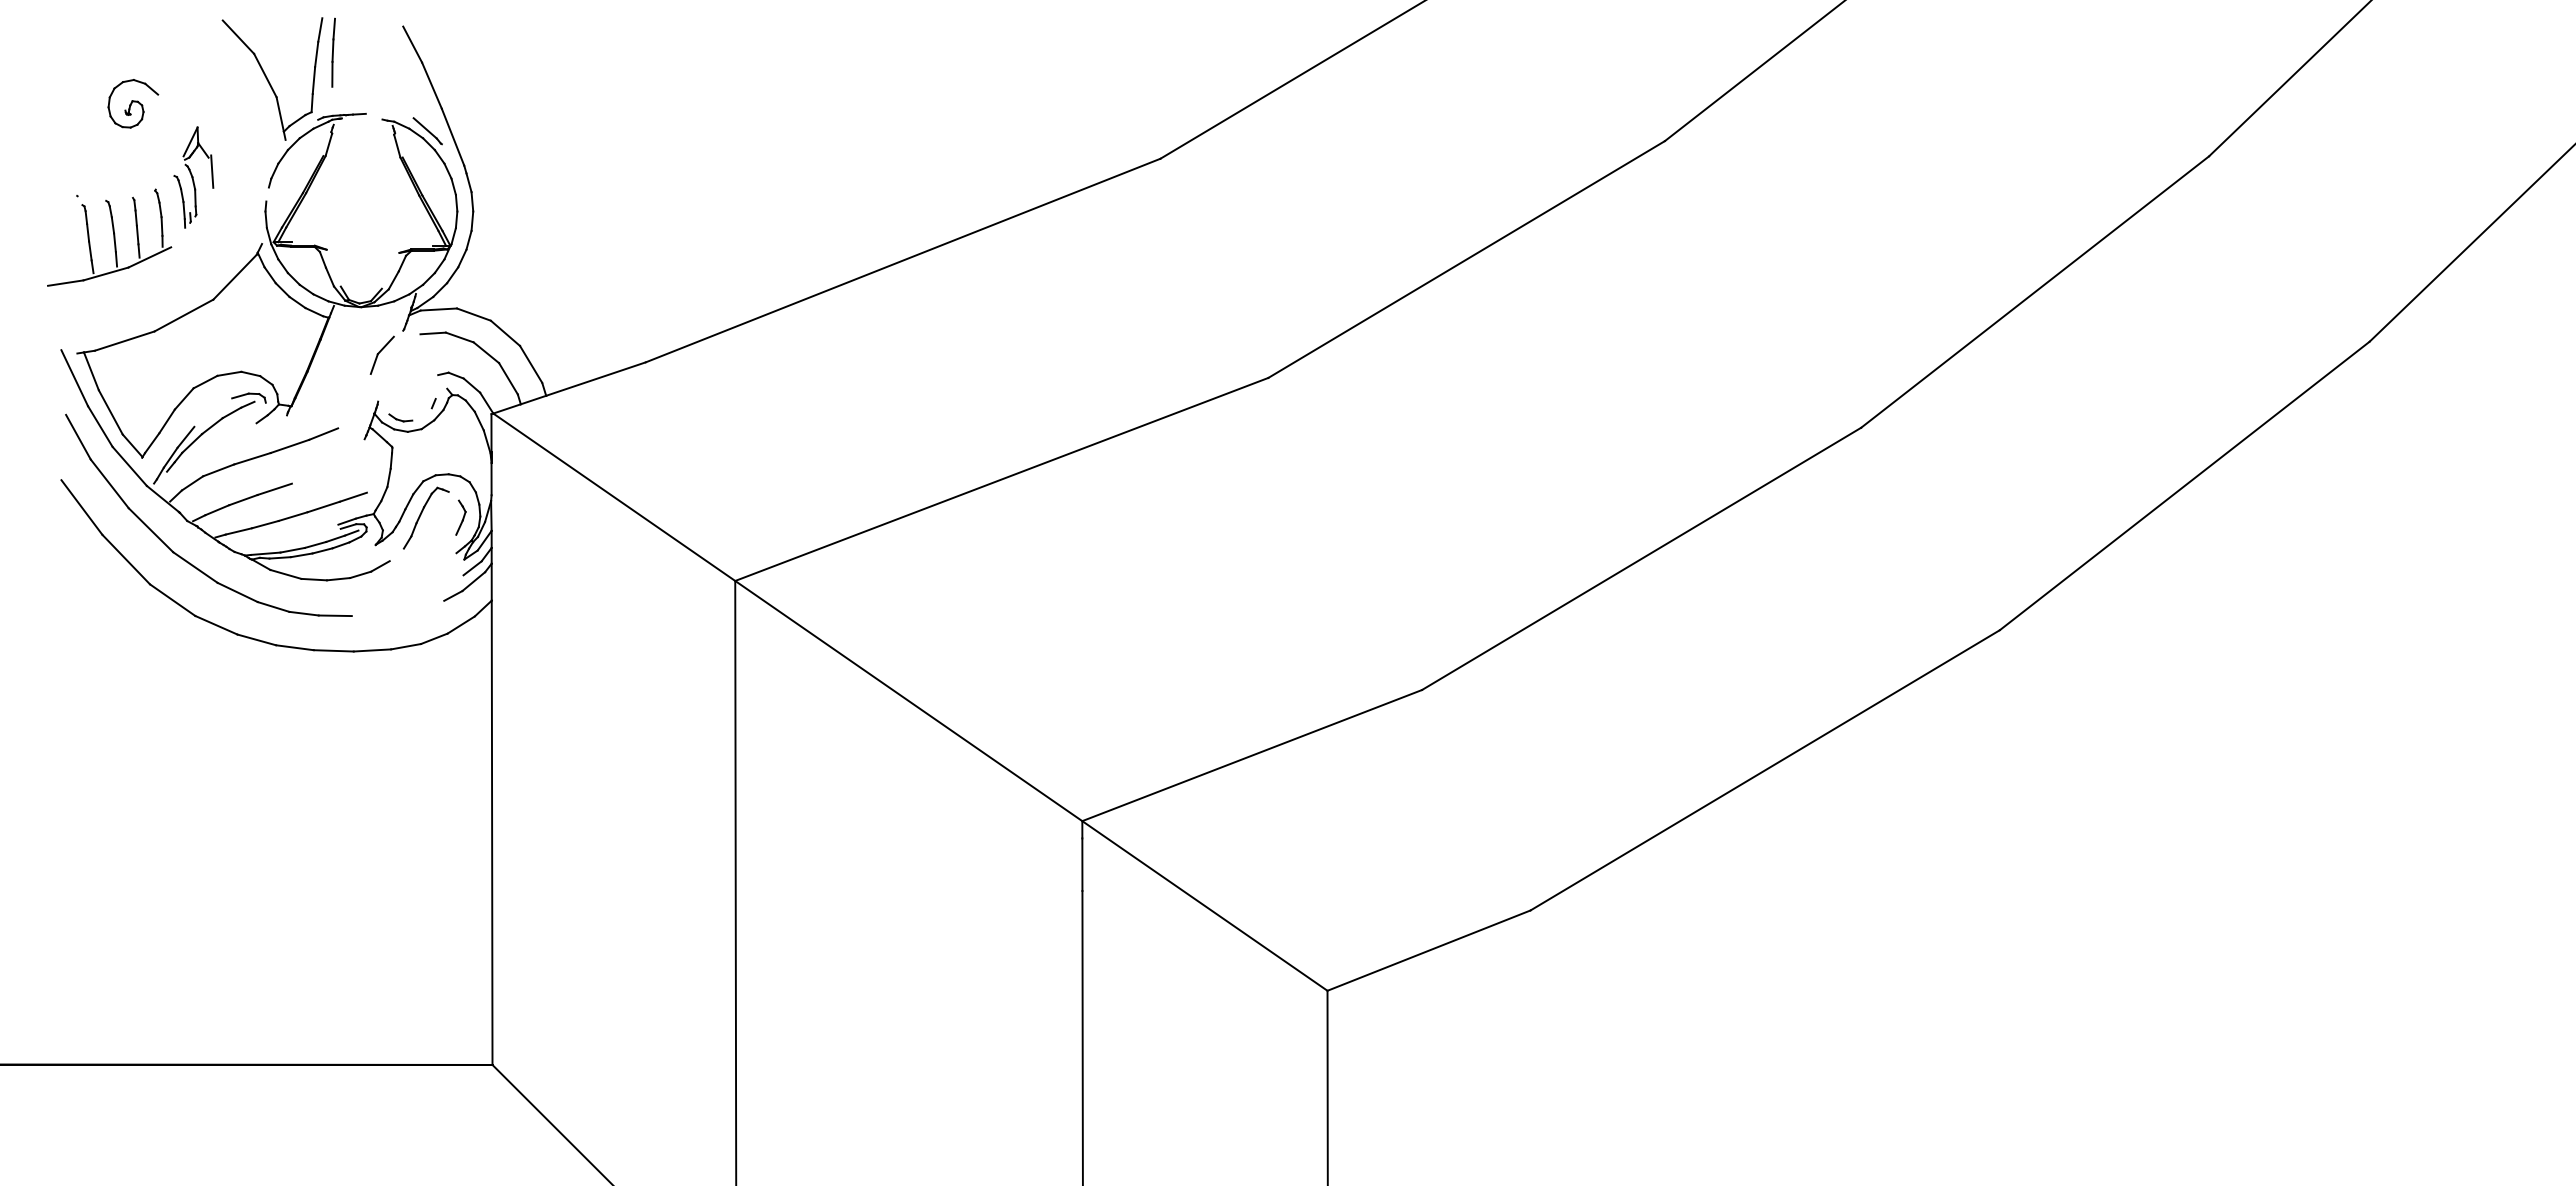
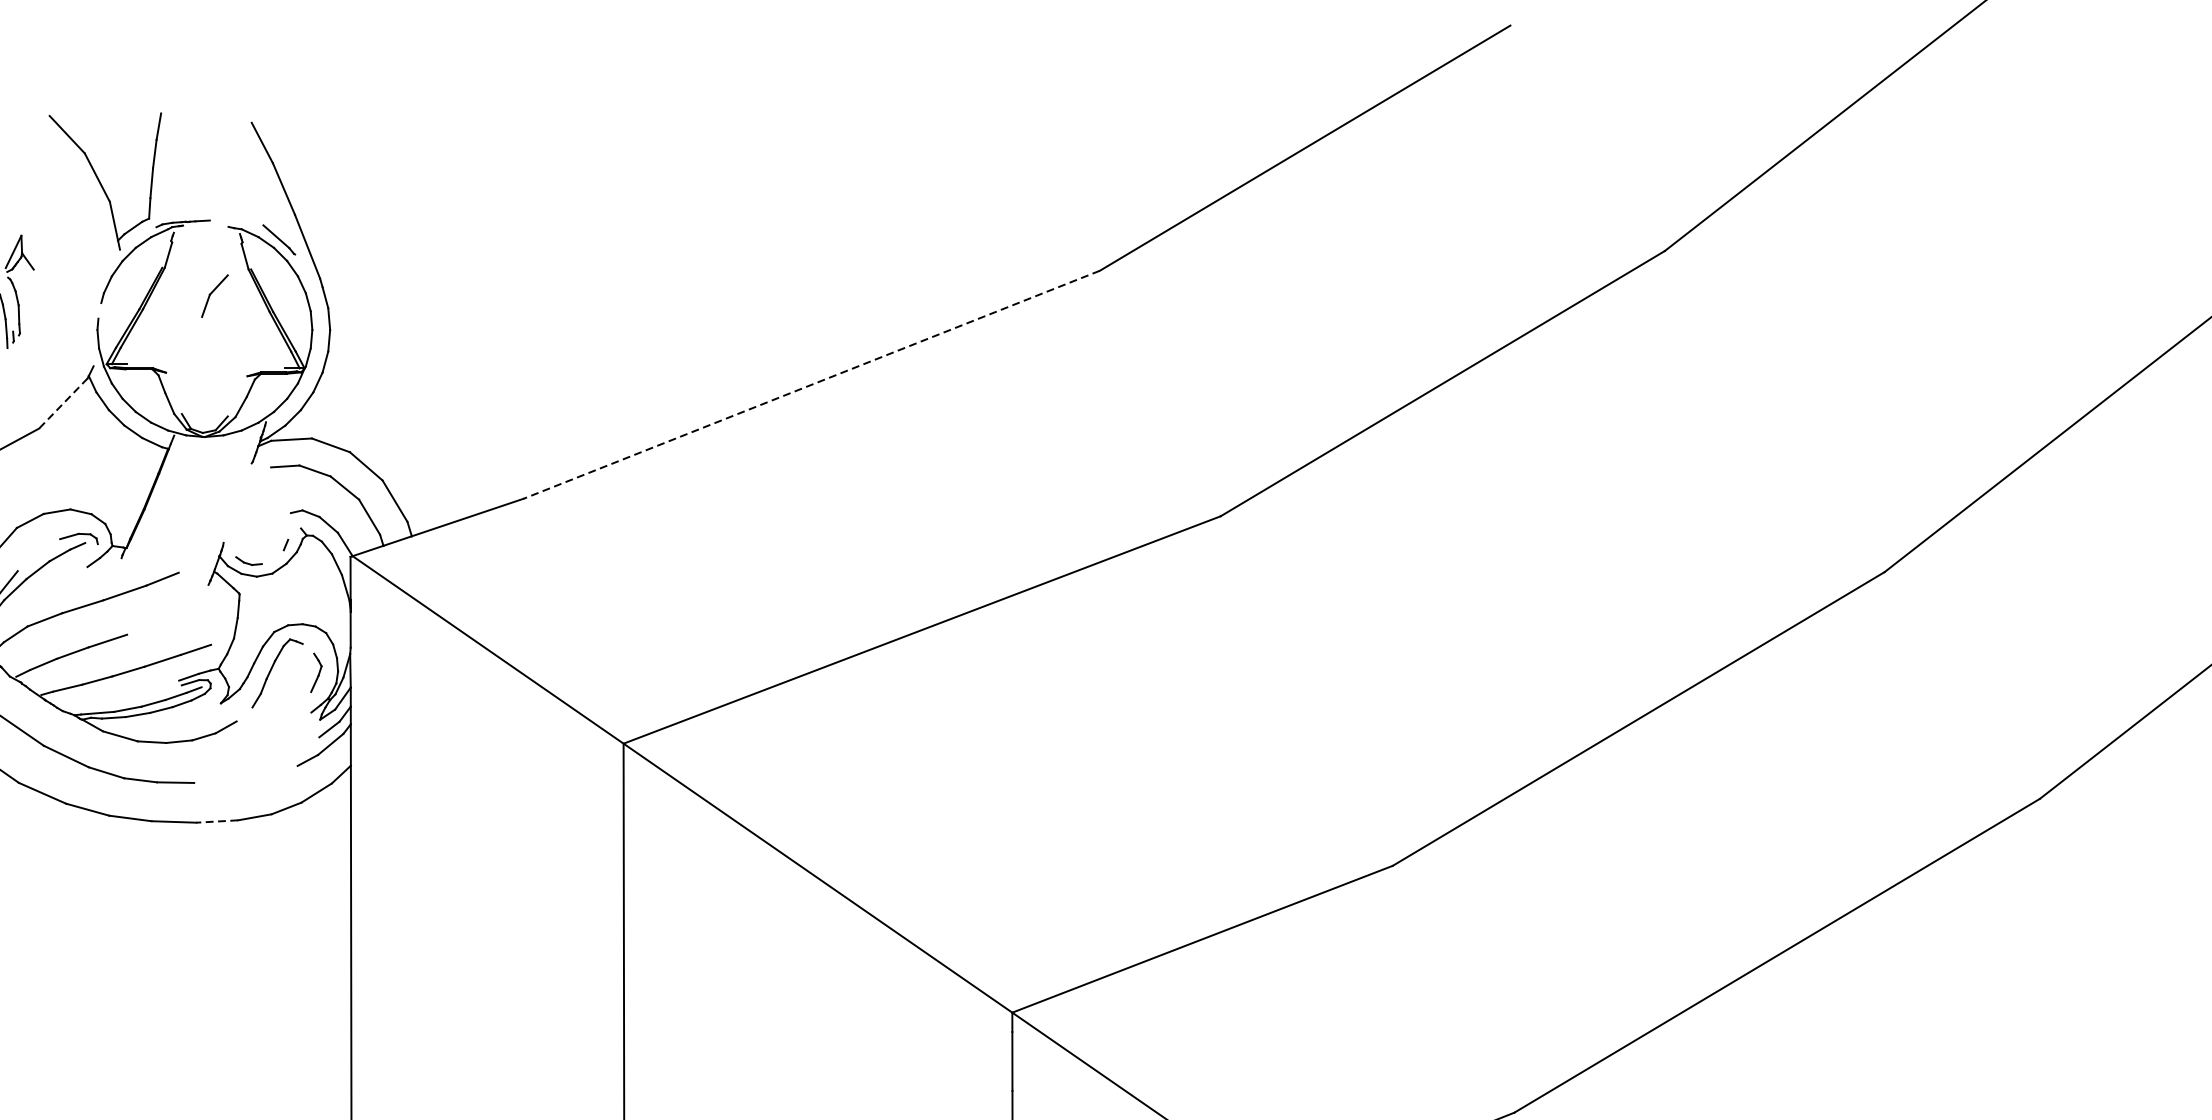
line: (333, 52) -> (173, 151), removed
line: (212, 171) -> (38, 285), removed
line: (903, 260) -> (812, 384), solid -> dashed
line: (234, 277) -> (62, 403), solid -> dashed
part: (381, 354) -> (213, 295), moved
line: (372, 650) -> (217, 821), solid -> dashed

